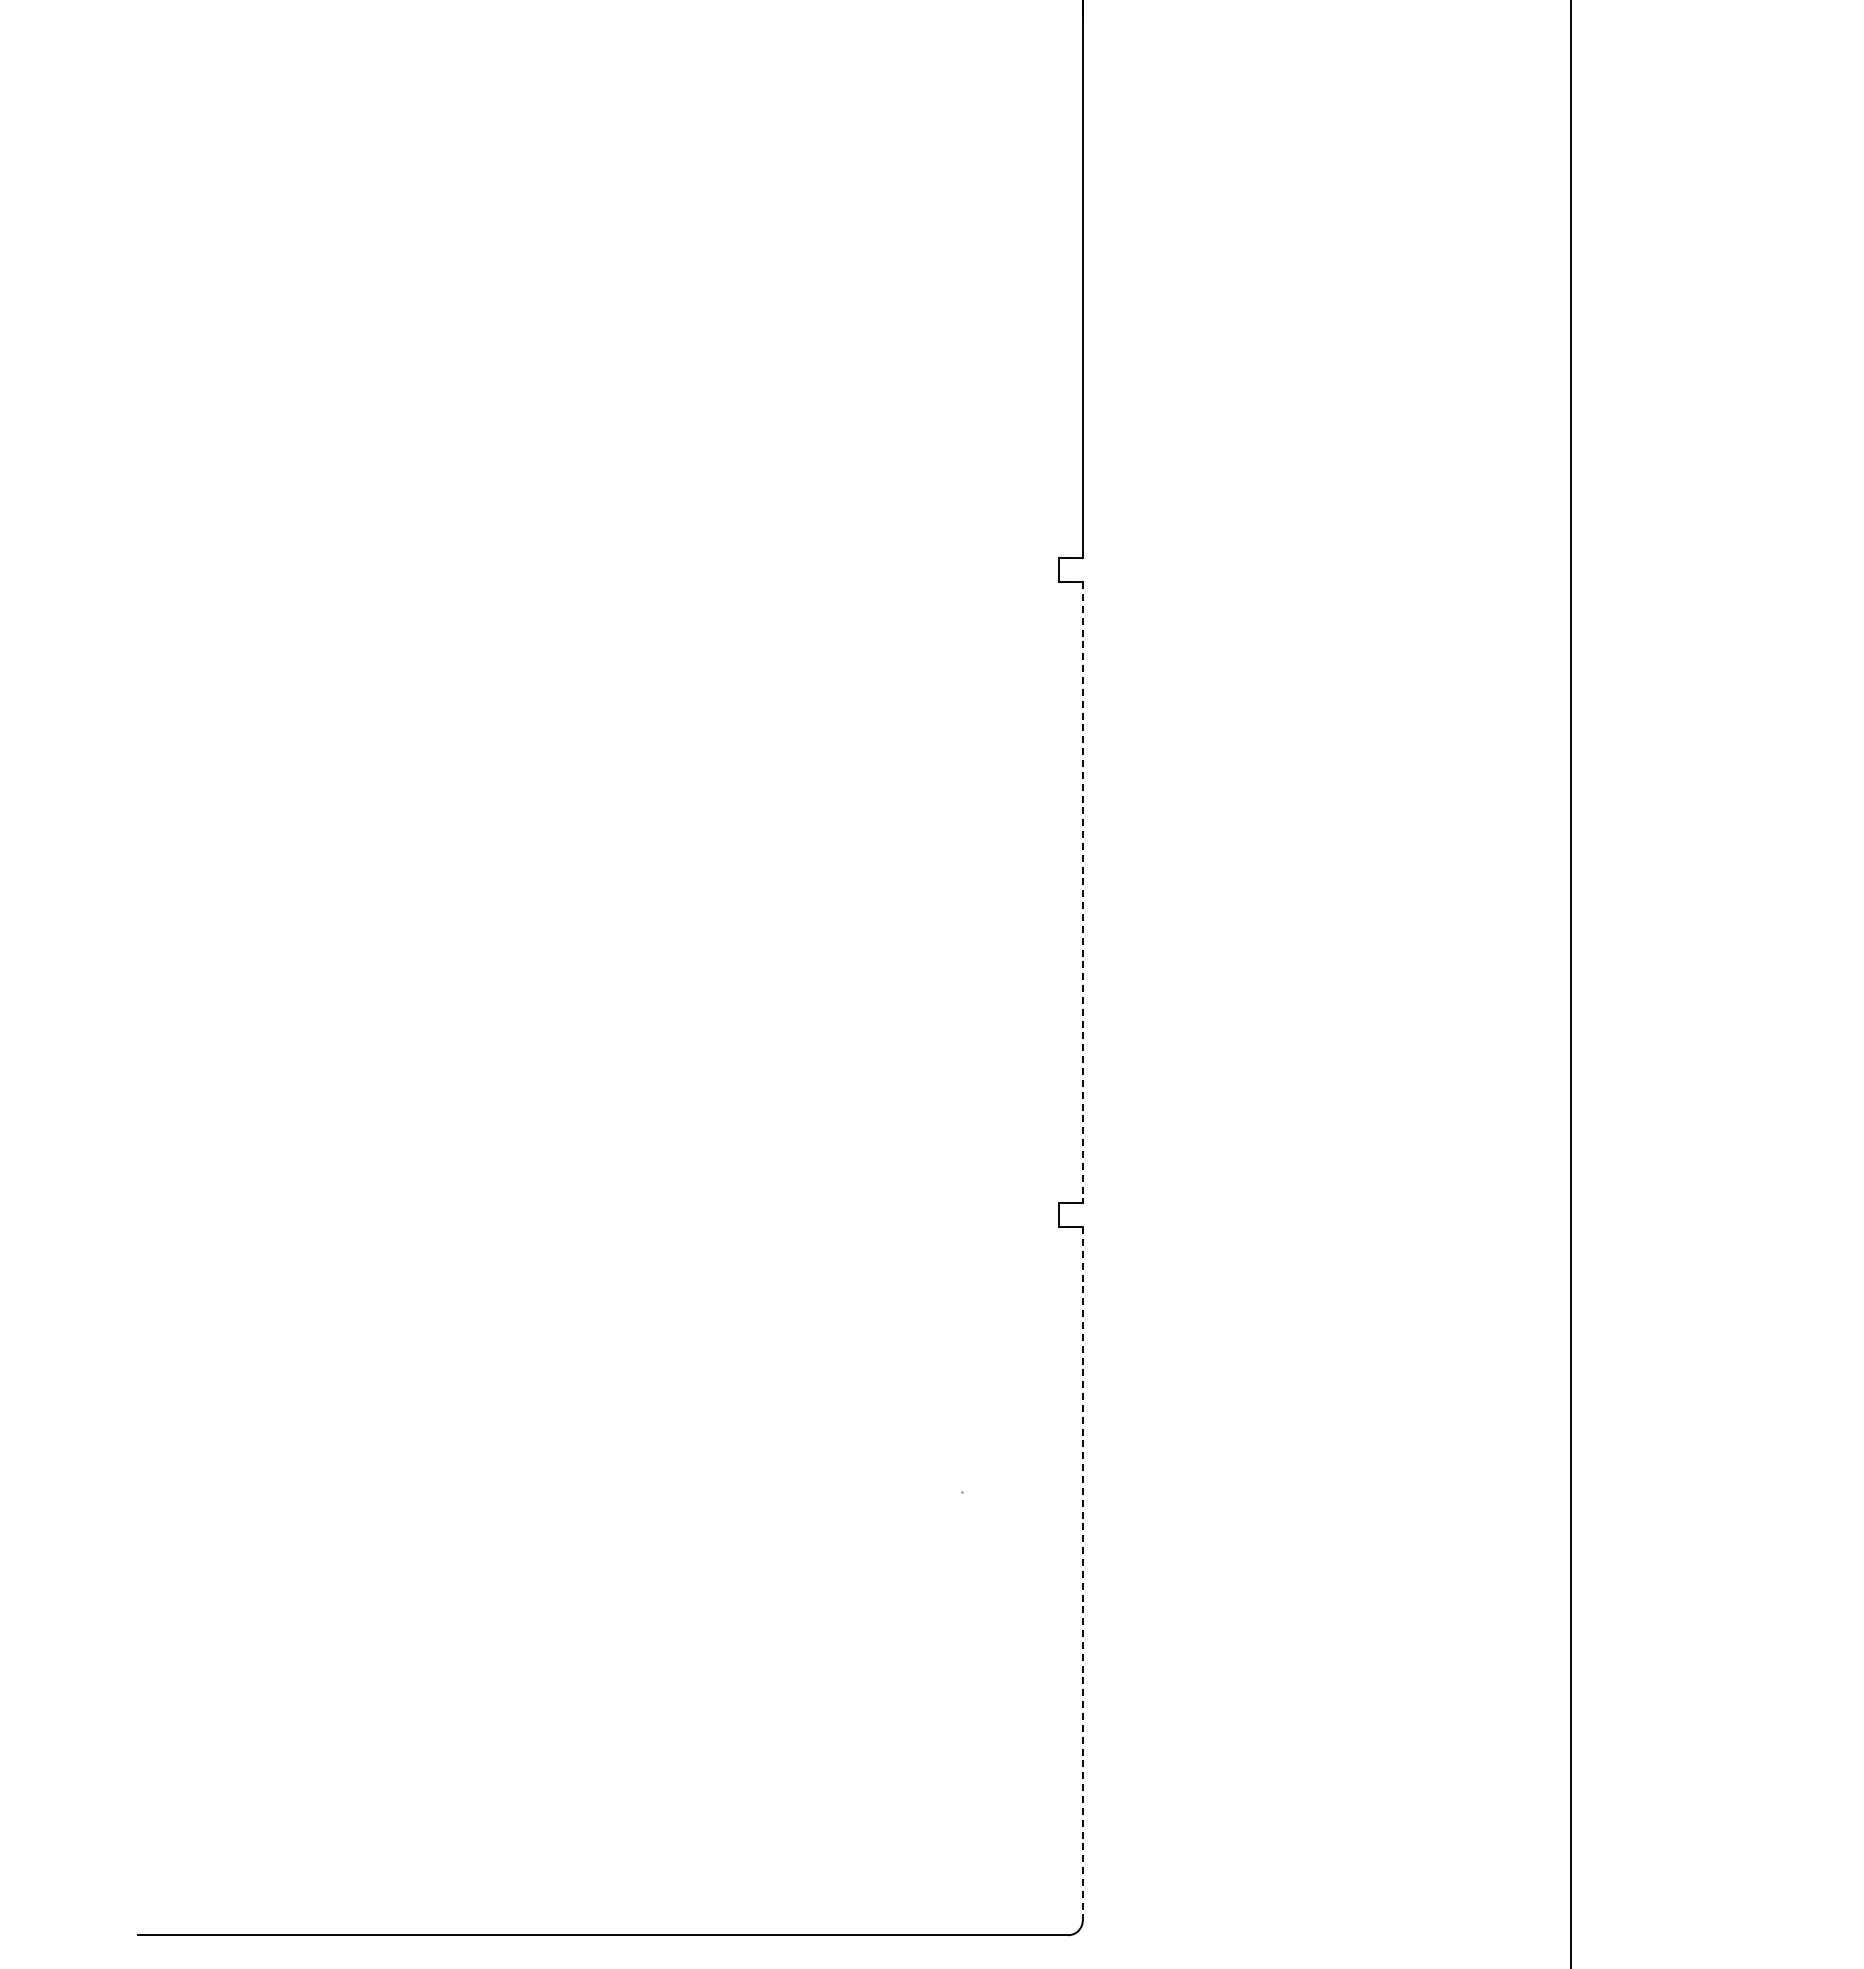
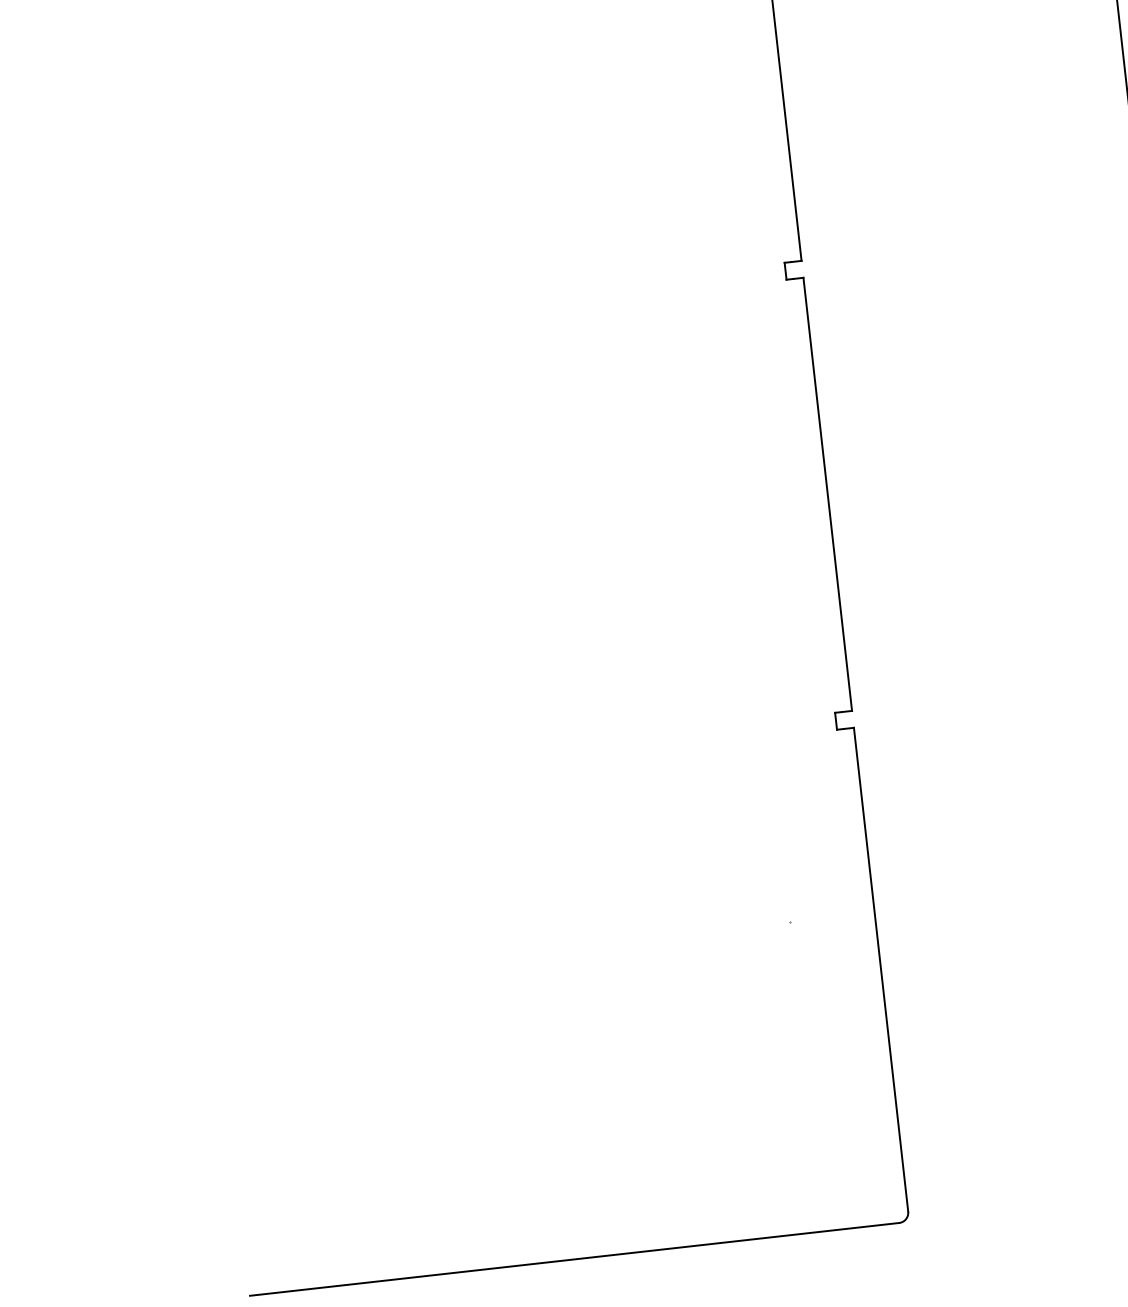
line: (1082, 893) -> (827, 495), dashed -> solid
line: (1082, 1573) -> (880, 969), dashed -> solid

